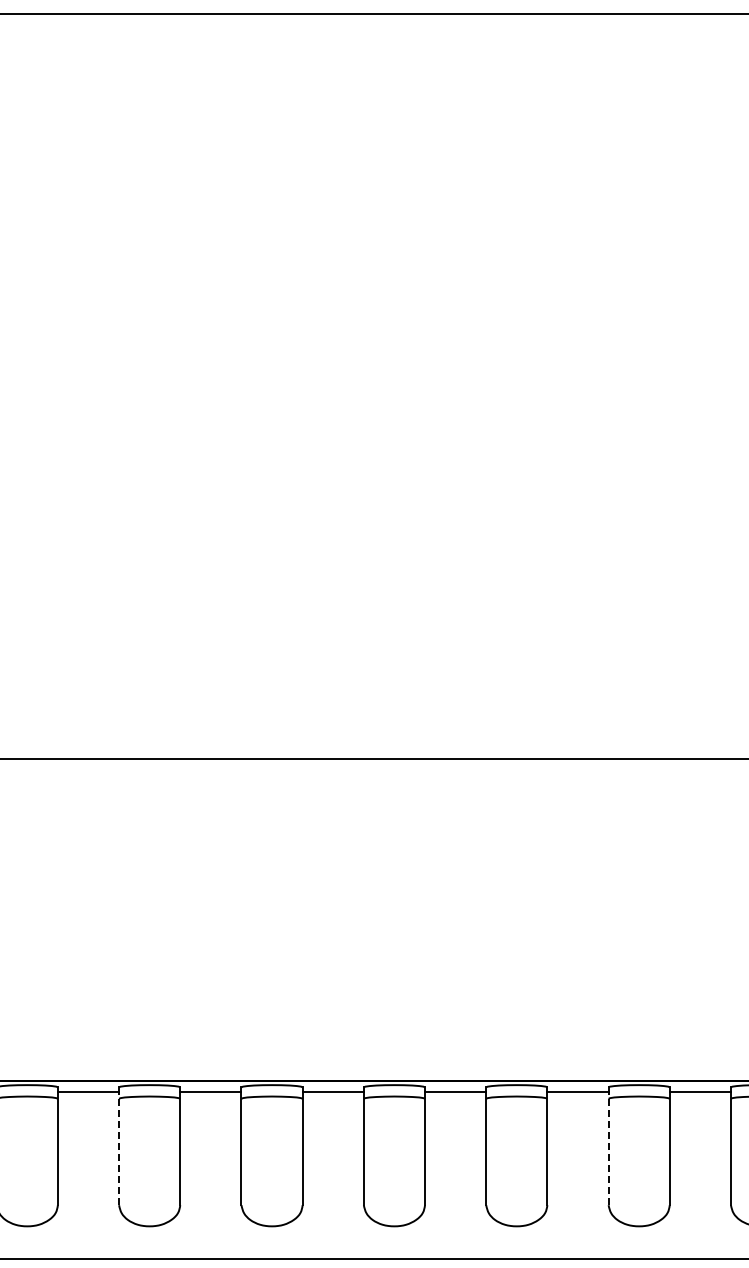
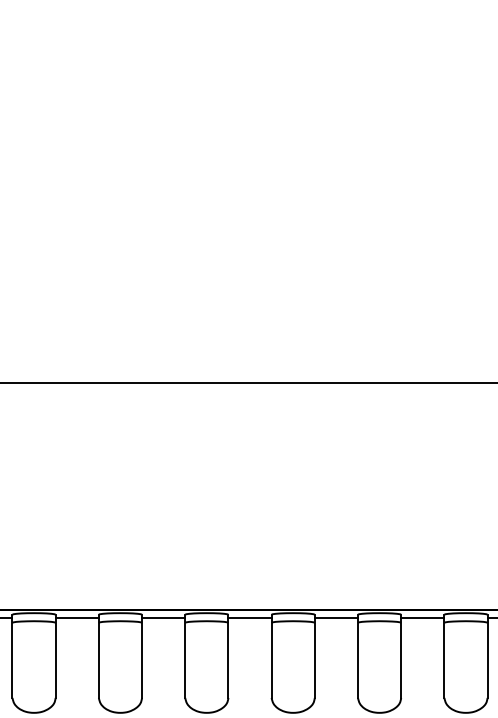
line: (119, 1148) -> (12, 657), dashed -> solid
line: (608, 1148) -> (357, 657), dashed -> solid

